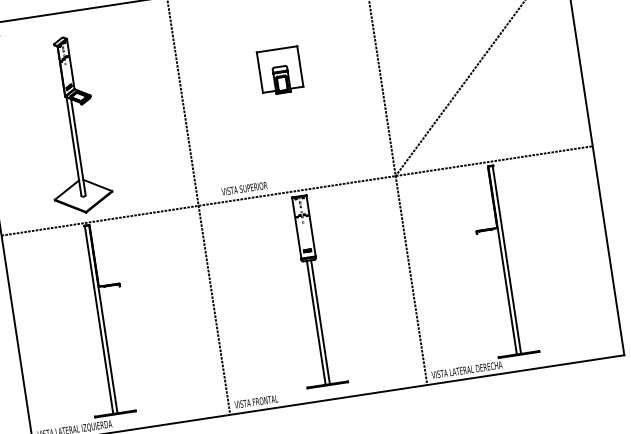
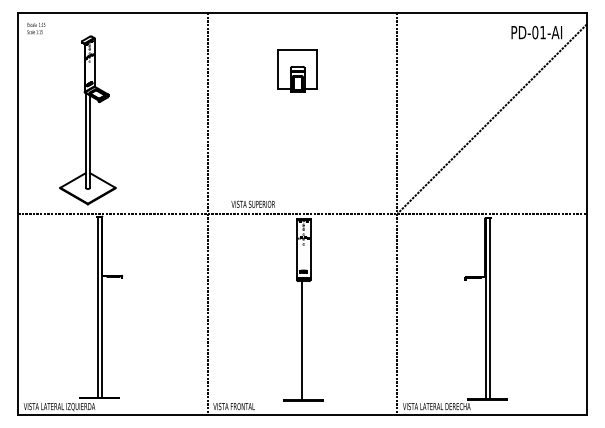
part: (280, 70) -> (297, 70), moved
part: (72, 125) -> (87, 120), moved
line: (320, 321) -> (305, 340), removed

